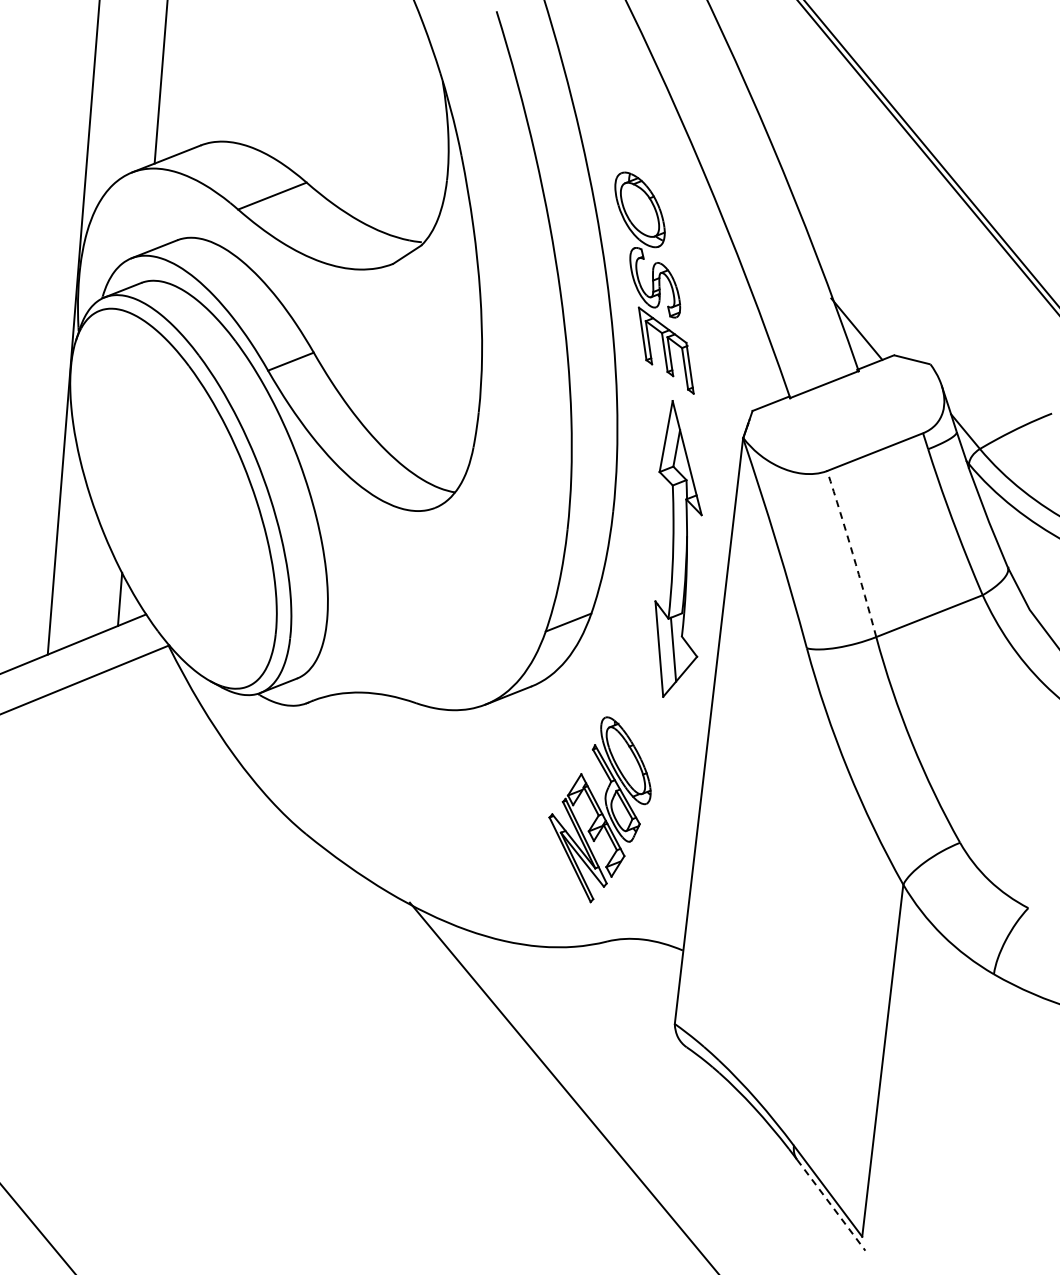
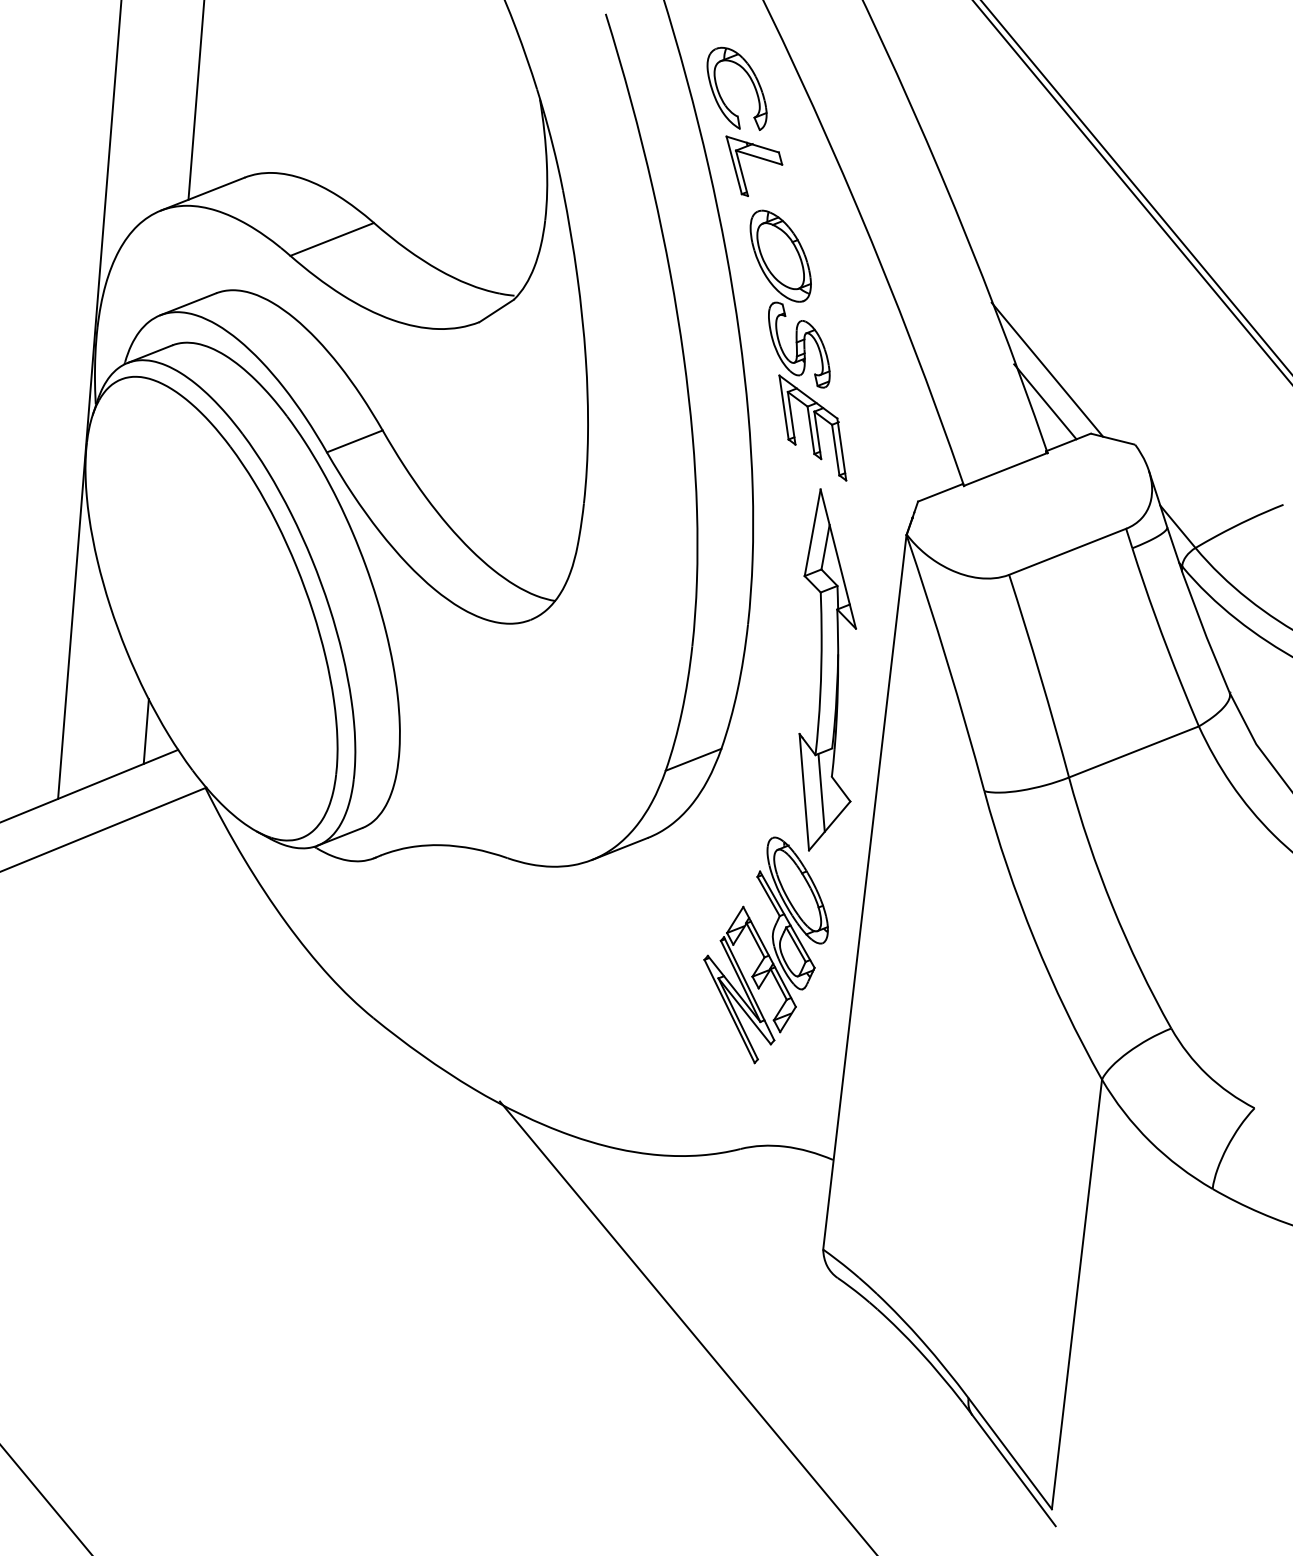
part: (610, 99) -> (744, 121), added
line: (858, 302) -> (1047, 369), added
arc: (852, 553) -> (1040, 675), dashed -> solid
part: (599, 809) -> (765, 950), moved
line: (831, 1205) -> (1014, 1471), dashed -> solid

